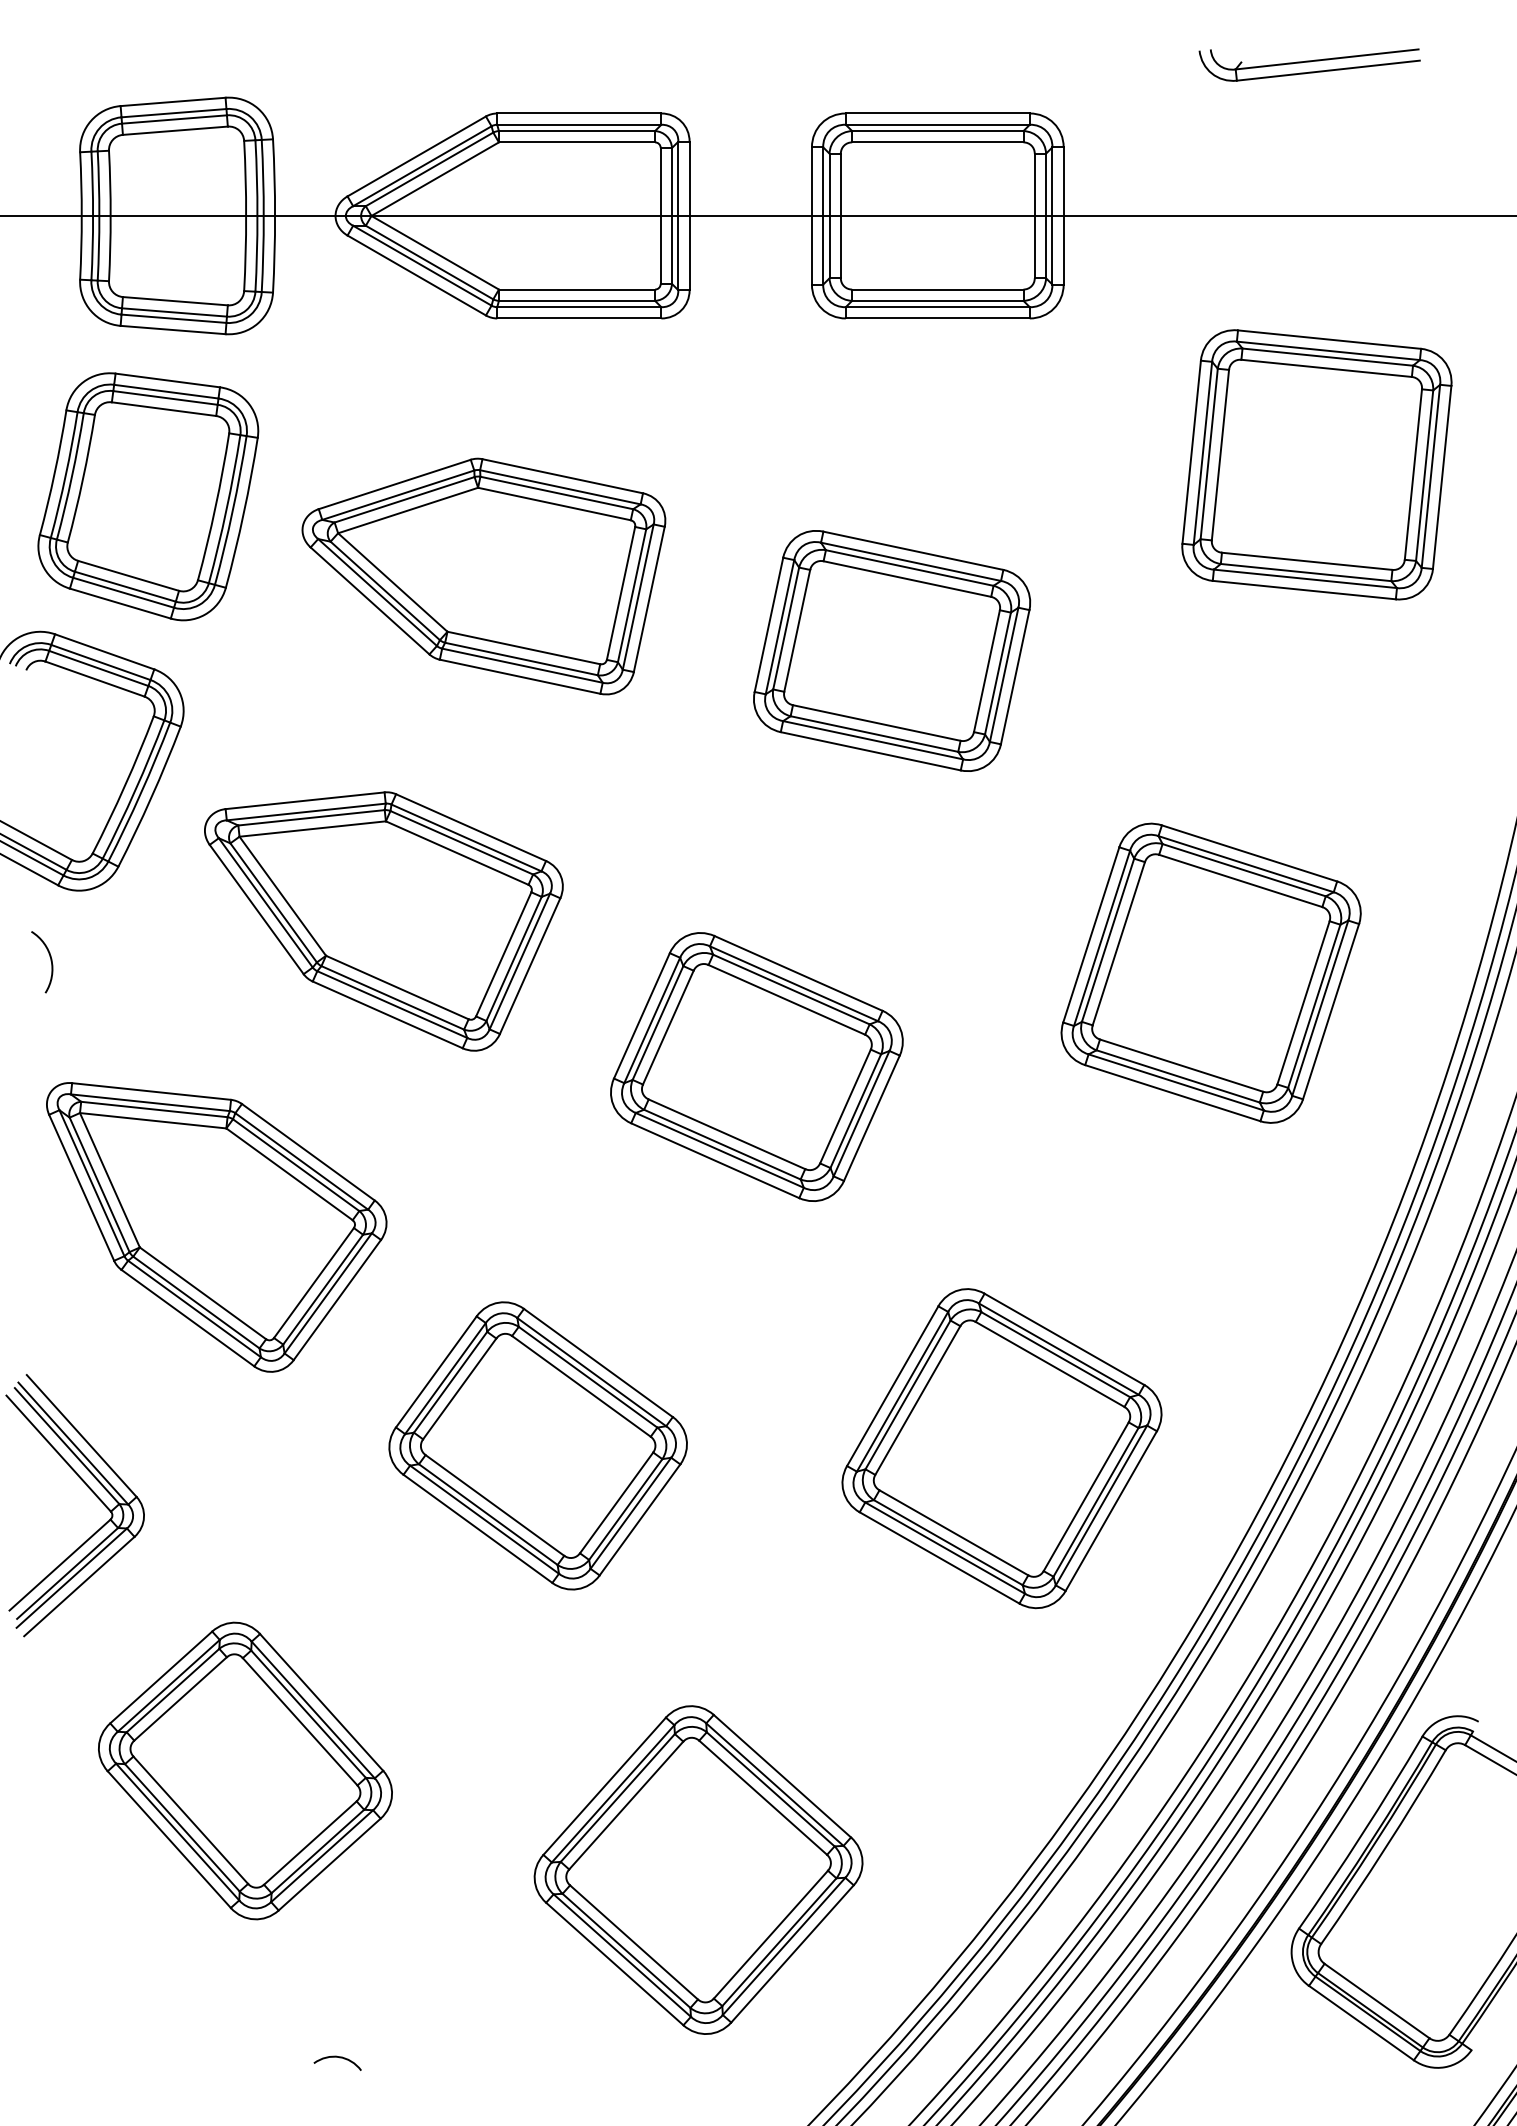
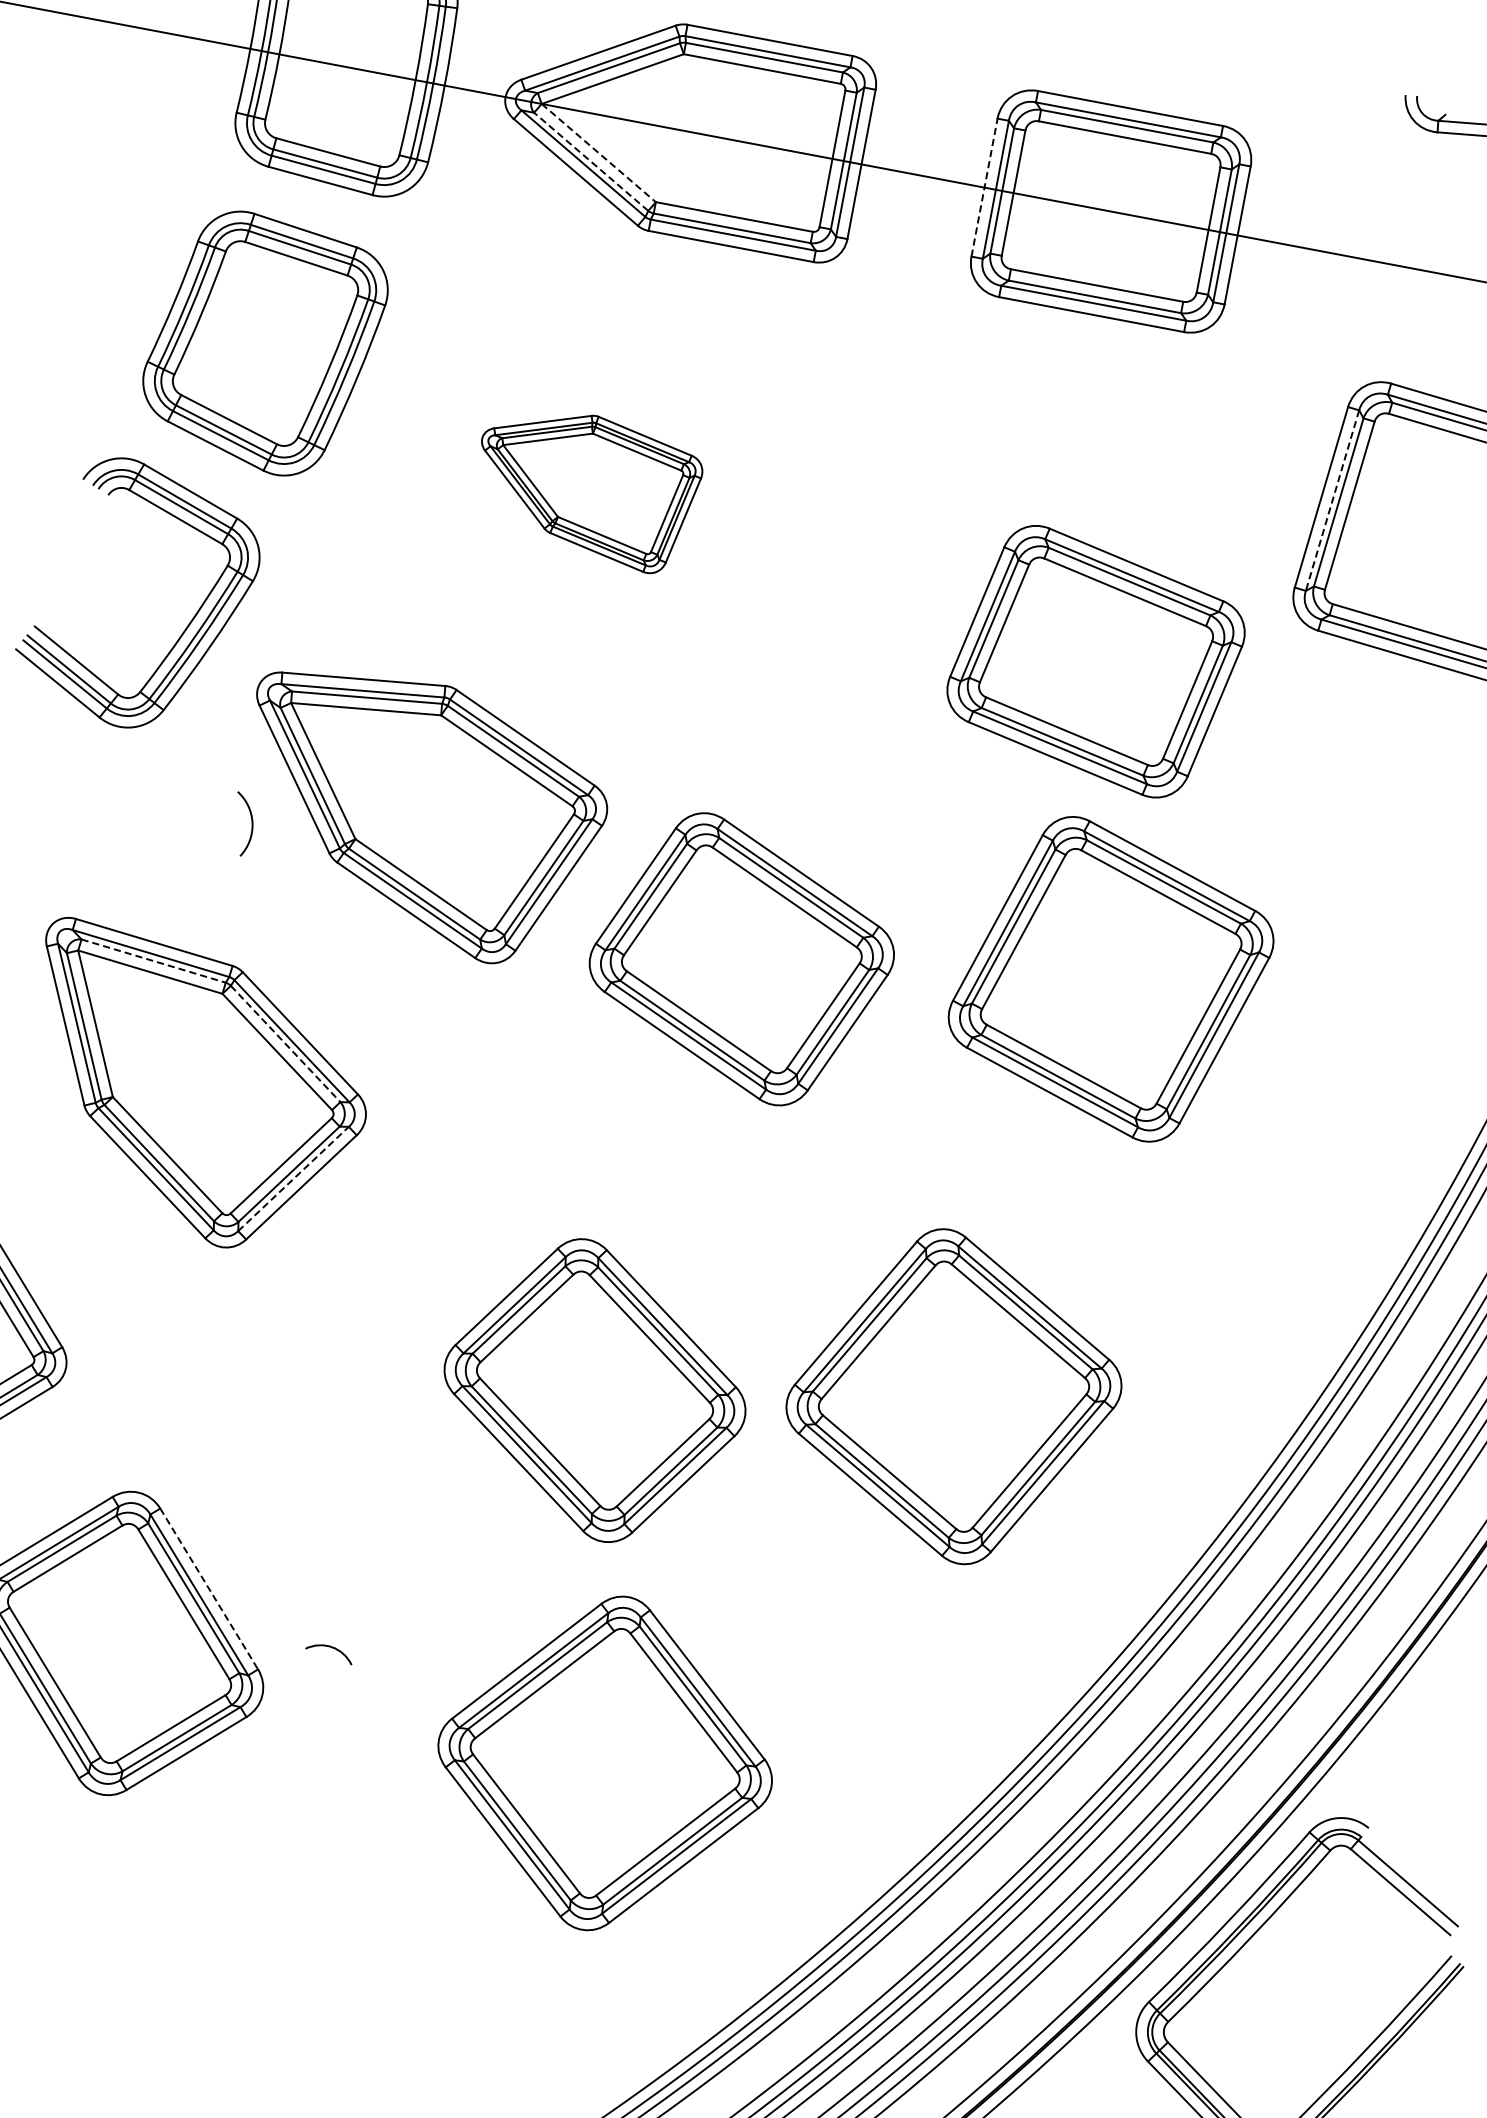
line: (811, 215) -> (984, 187), solid -> dashed
line: (435, 252) -> (599, 152), solid -> dashed
line: (429, 262) -> (591, 161), solid -> dashed
line: (1202, 453) -> (1332, 500), solid -> dashed
part: (483, 576) -> (585, 487), size x0.6
part: (892, 650) -> (1096, 661), moved
arc: (50, 961) -> (251, 825), moved
part: (1210, 972) -> (1110, 978), moved
part: (756, 1066) -> (741, 958), moved
line: (154, 1109) -> (153, 961), solid -> dashed
line: (296, 1165) -> (285, 1044), solid -> dashed
line: (328, 1292) -> (293, 1178), solid -> dashed
part: (537, 1445) -> (594, 1390), moved
part: (1001, 1448) -> (953, 1396), moved
line: (321, 1702) -> (209, 1589), solid -> dashed
part: (698, 1869) -> (605, 1762), moved
curve: (339, 2058) -> (332, 1648), moved

